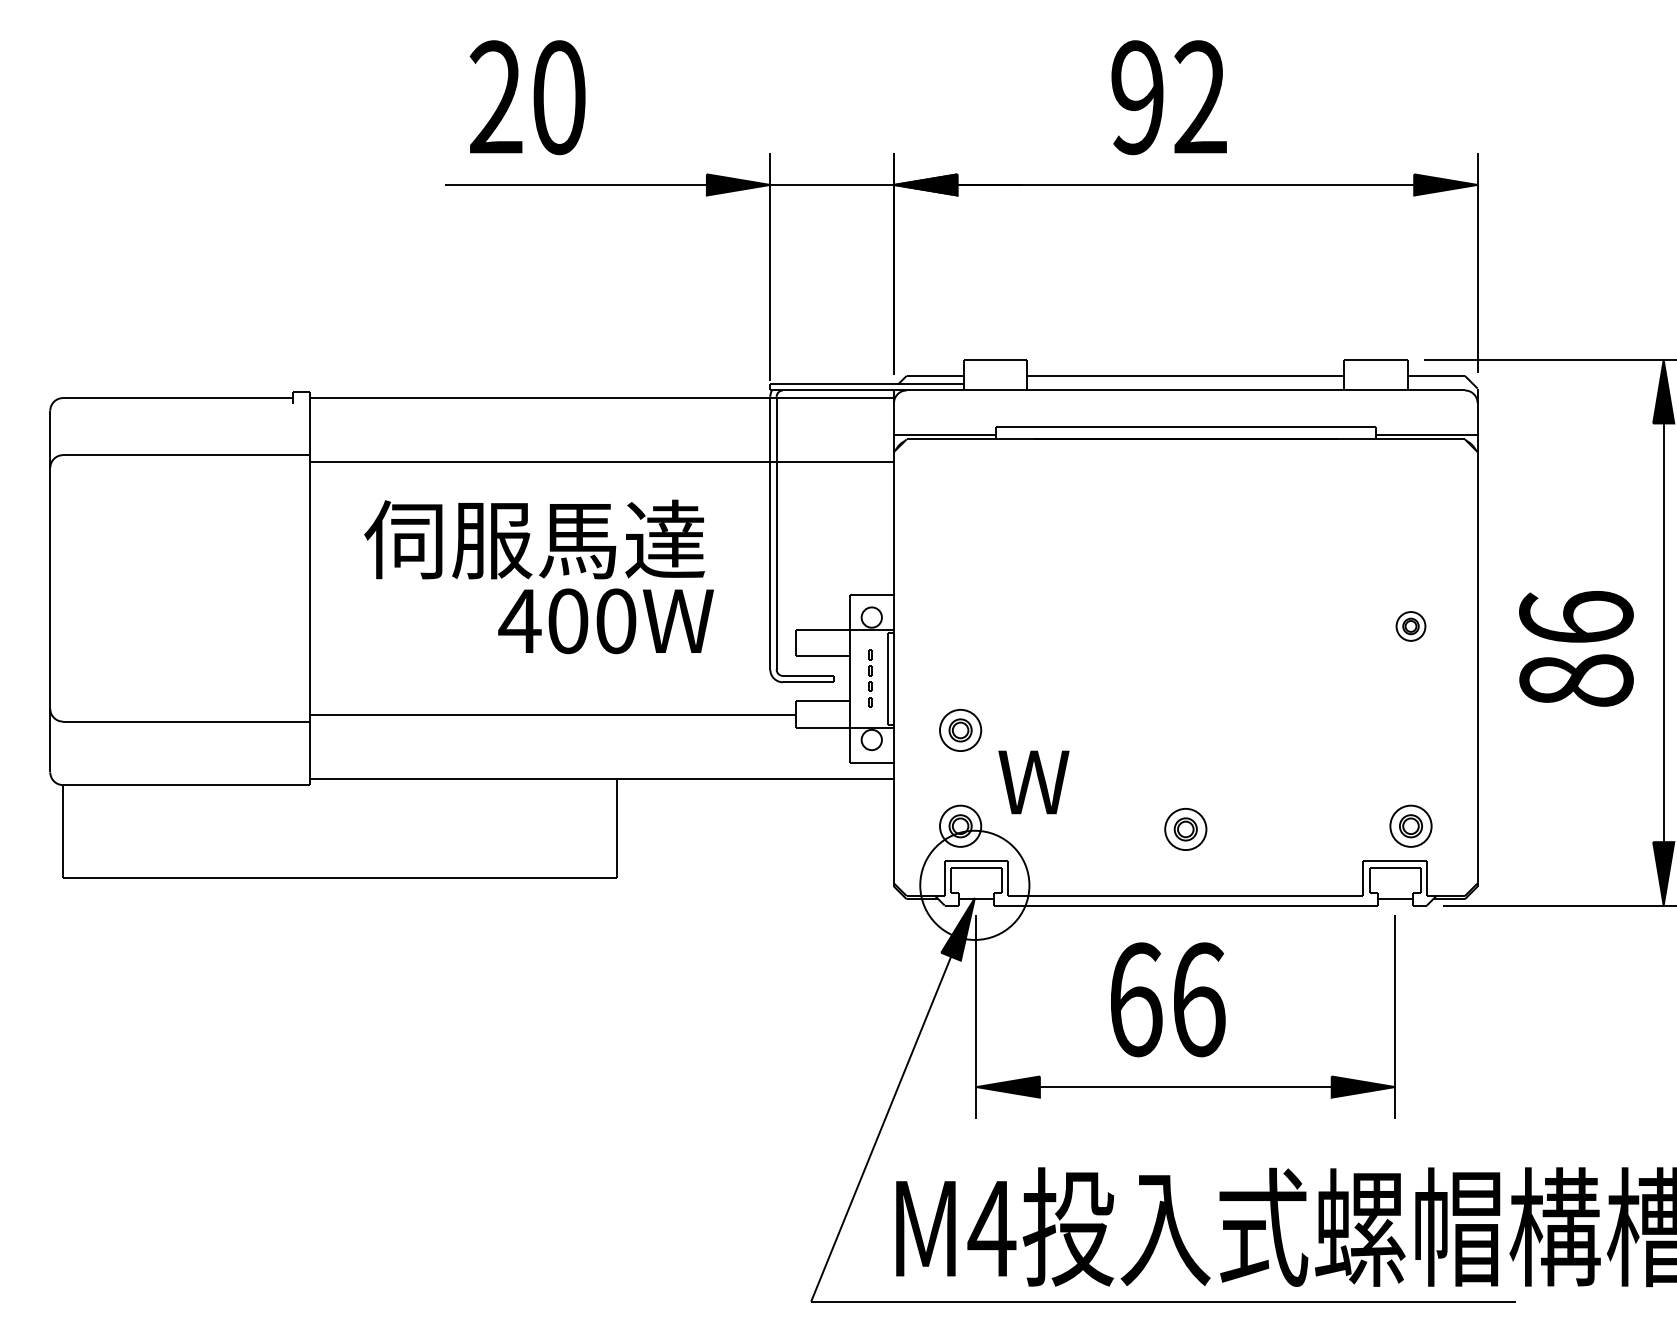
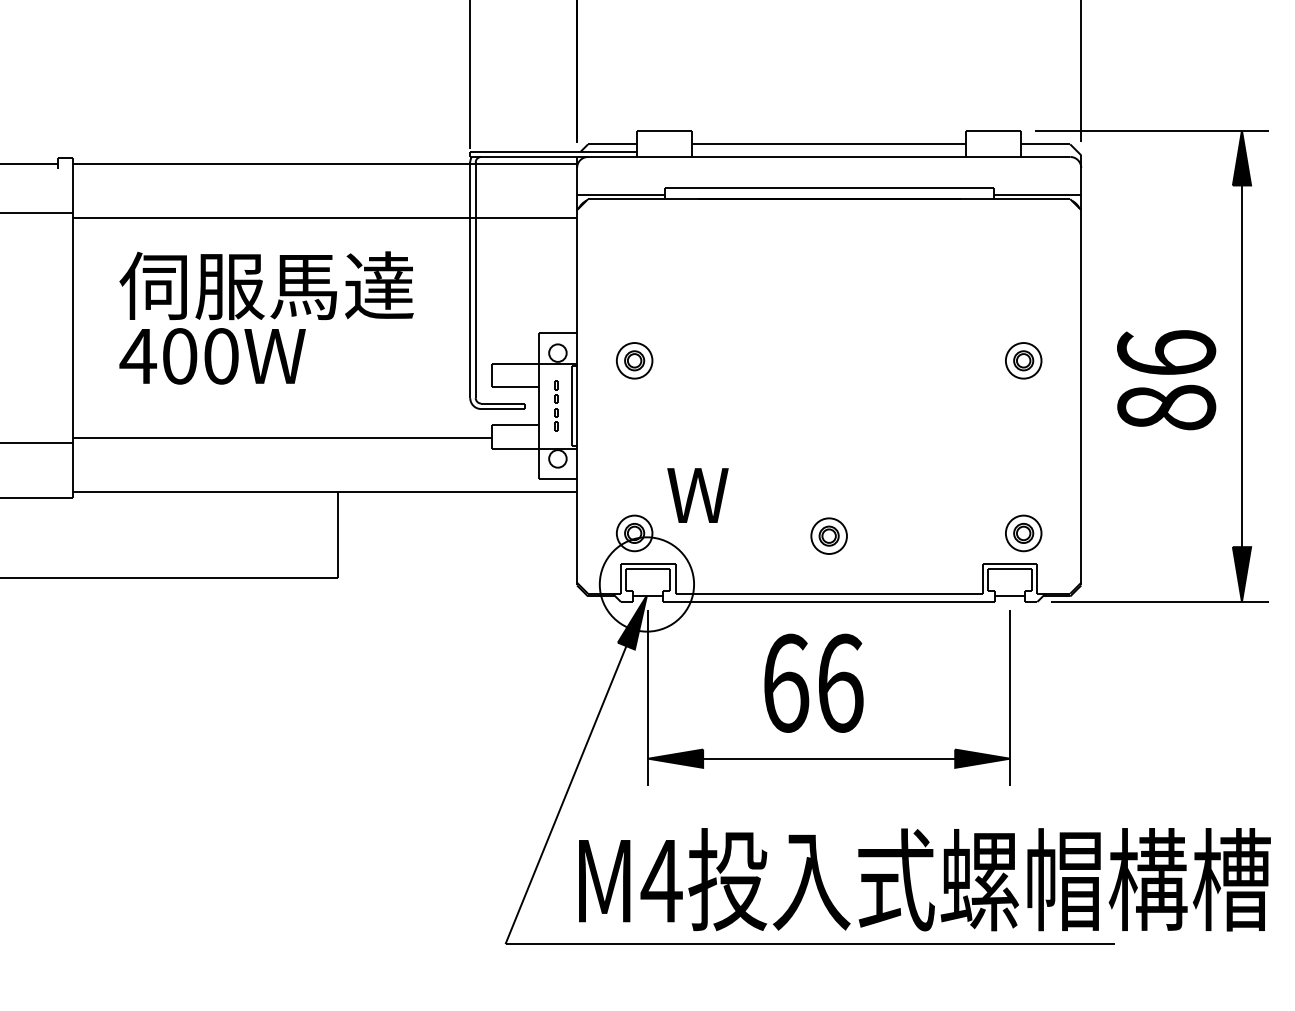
text: (605, 621) -> (212, 356), moved
part: (1410, 626) -> (1023, 360), size x1.43
part: (960, 730) -> (634, 360), moved

